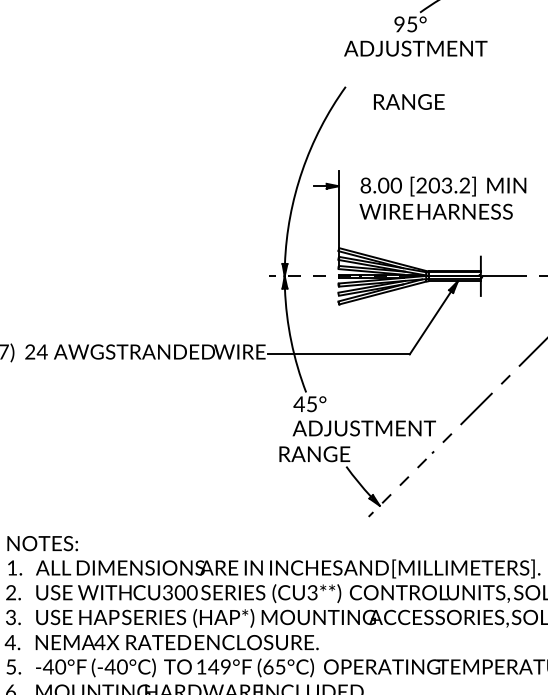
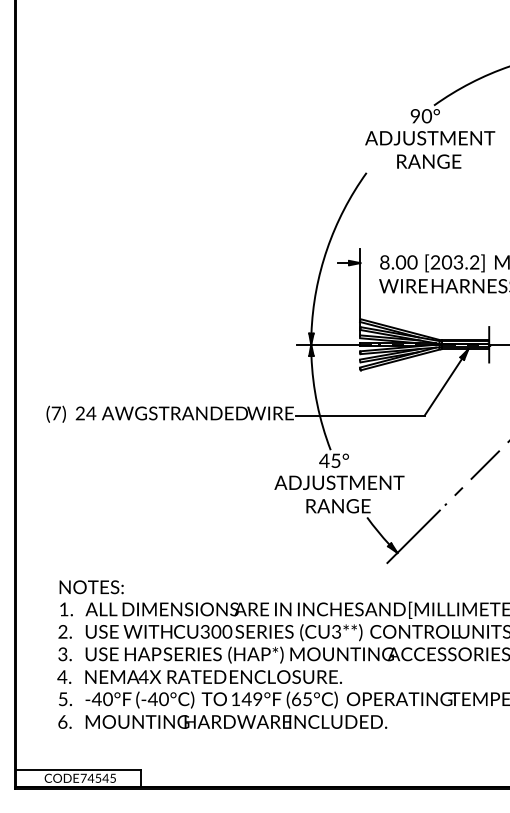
text: (411, 24) -> (426, 116), 95° -> 90°
text: (409, 101) -> (429, 161), moved
line: (309, 276) -> (333, 344), dashed -> solid
text: (364, 428) -> (339, 482), moved
line: (397, 488) -> (413, 537), dashed -> solid

